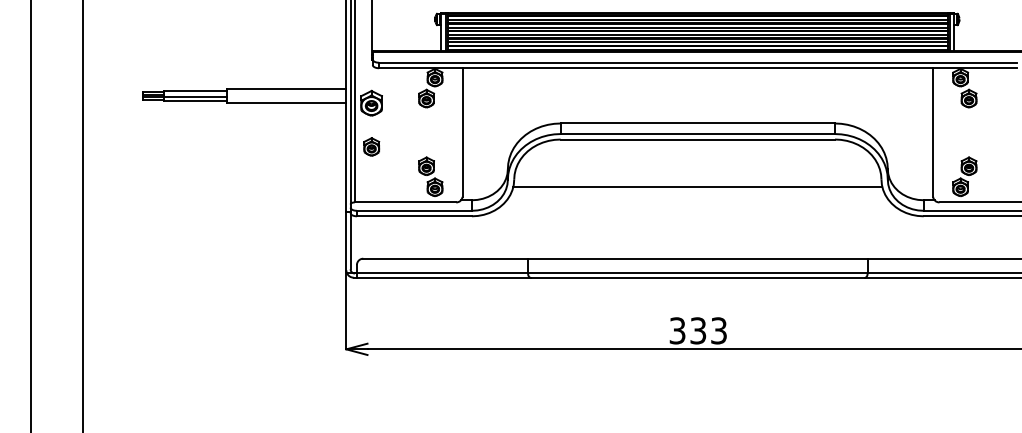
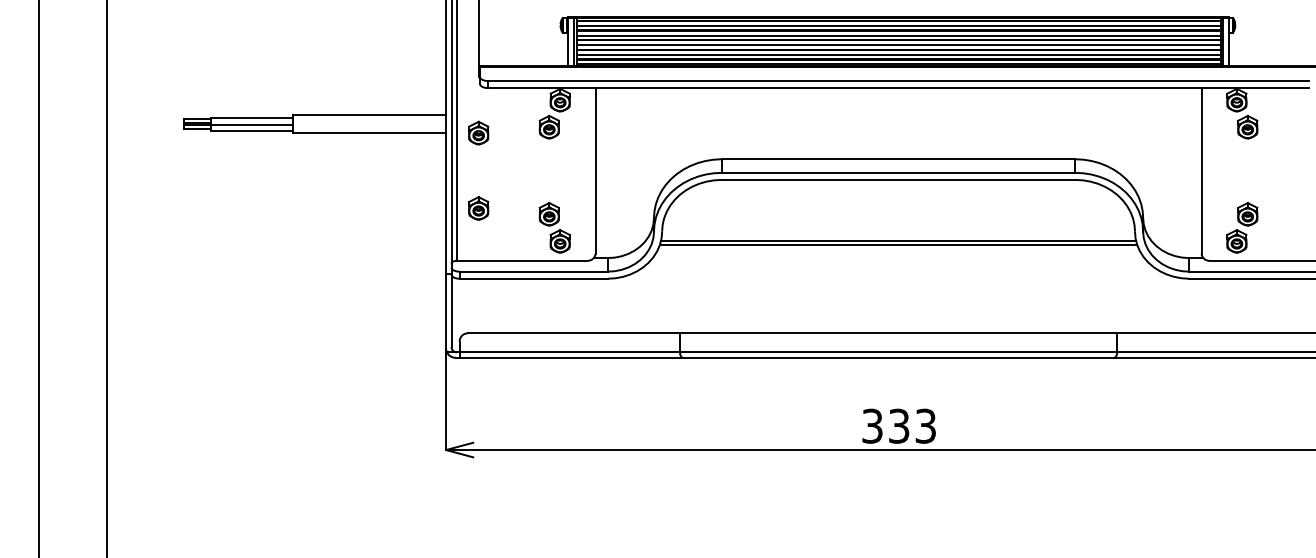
part: (371, 102) -> (478, 132), size x0.71
part: (371, 146) -> (478, 208), moved
line: (697, 189) -> (898, 244), added

